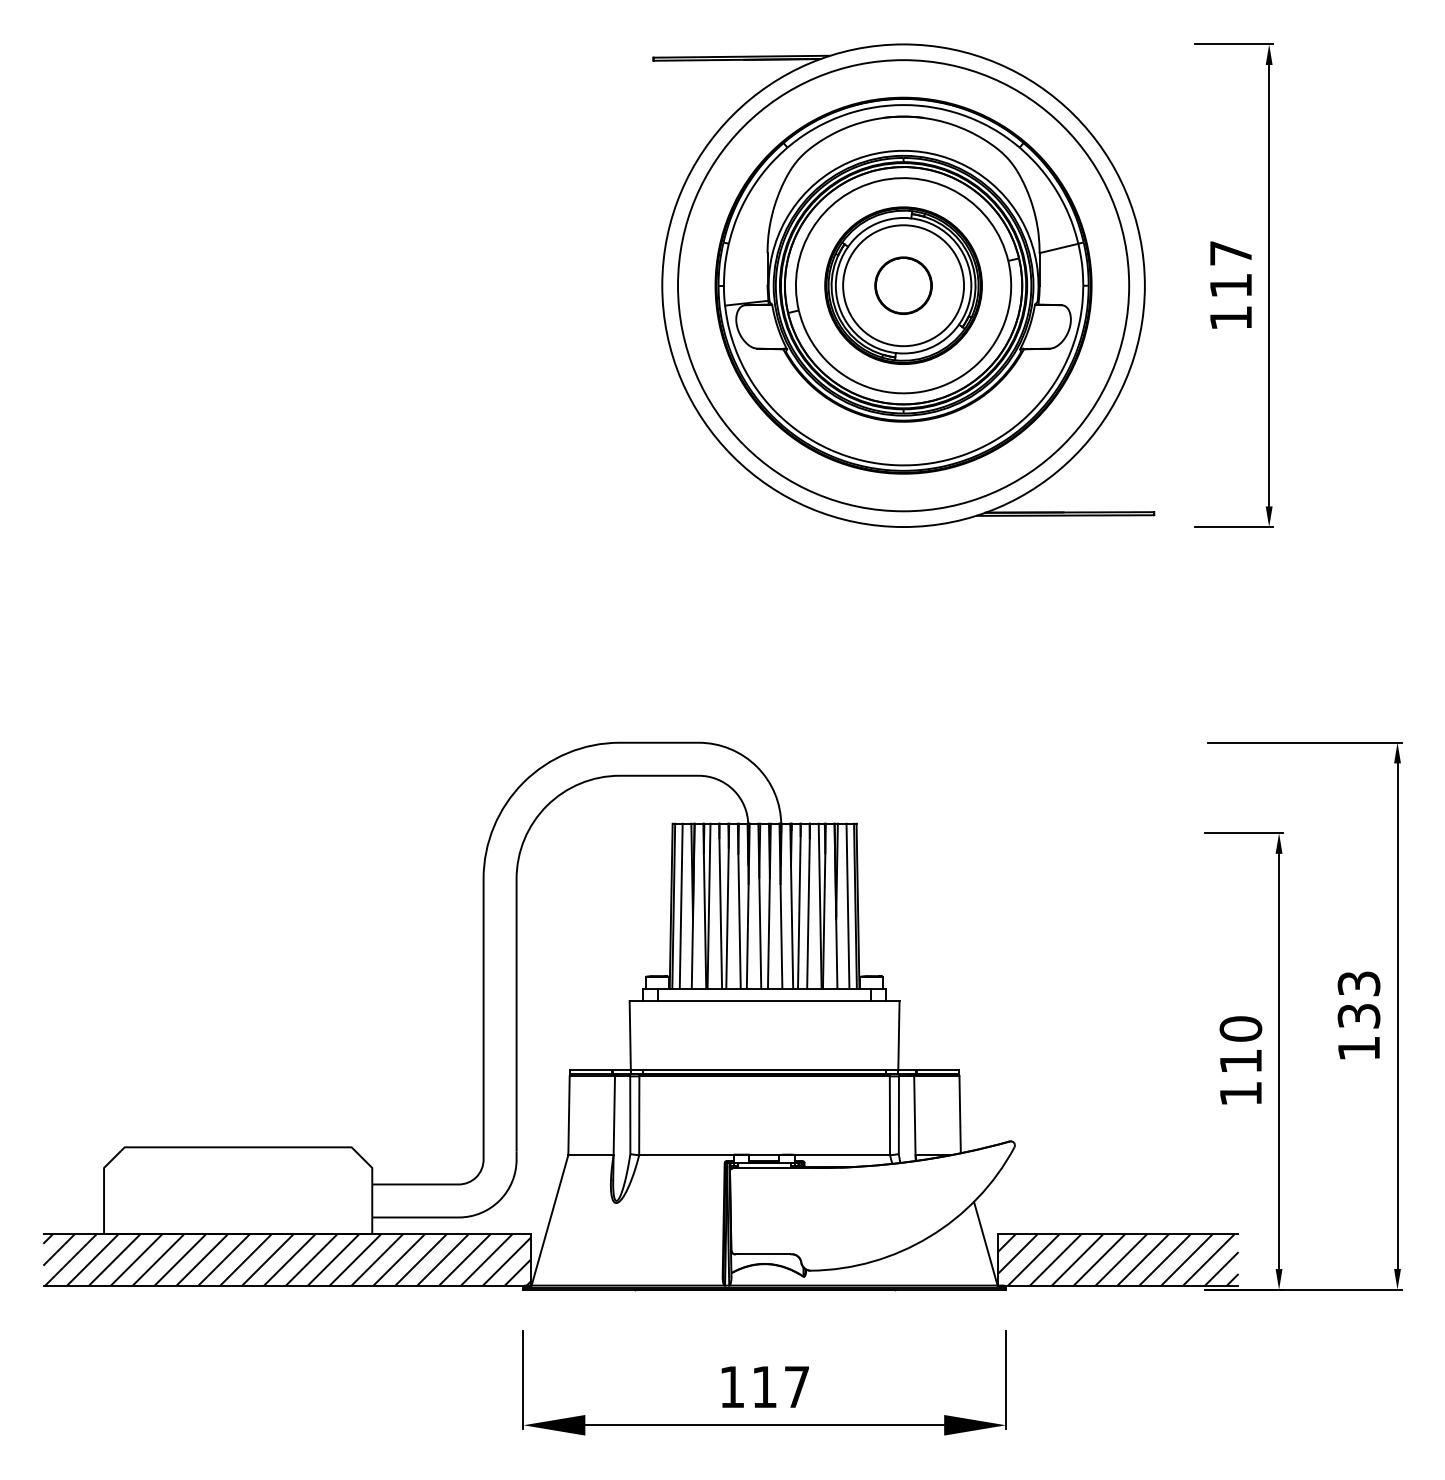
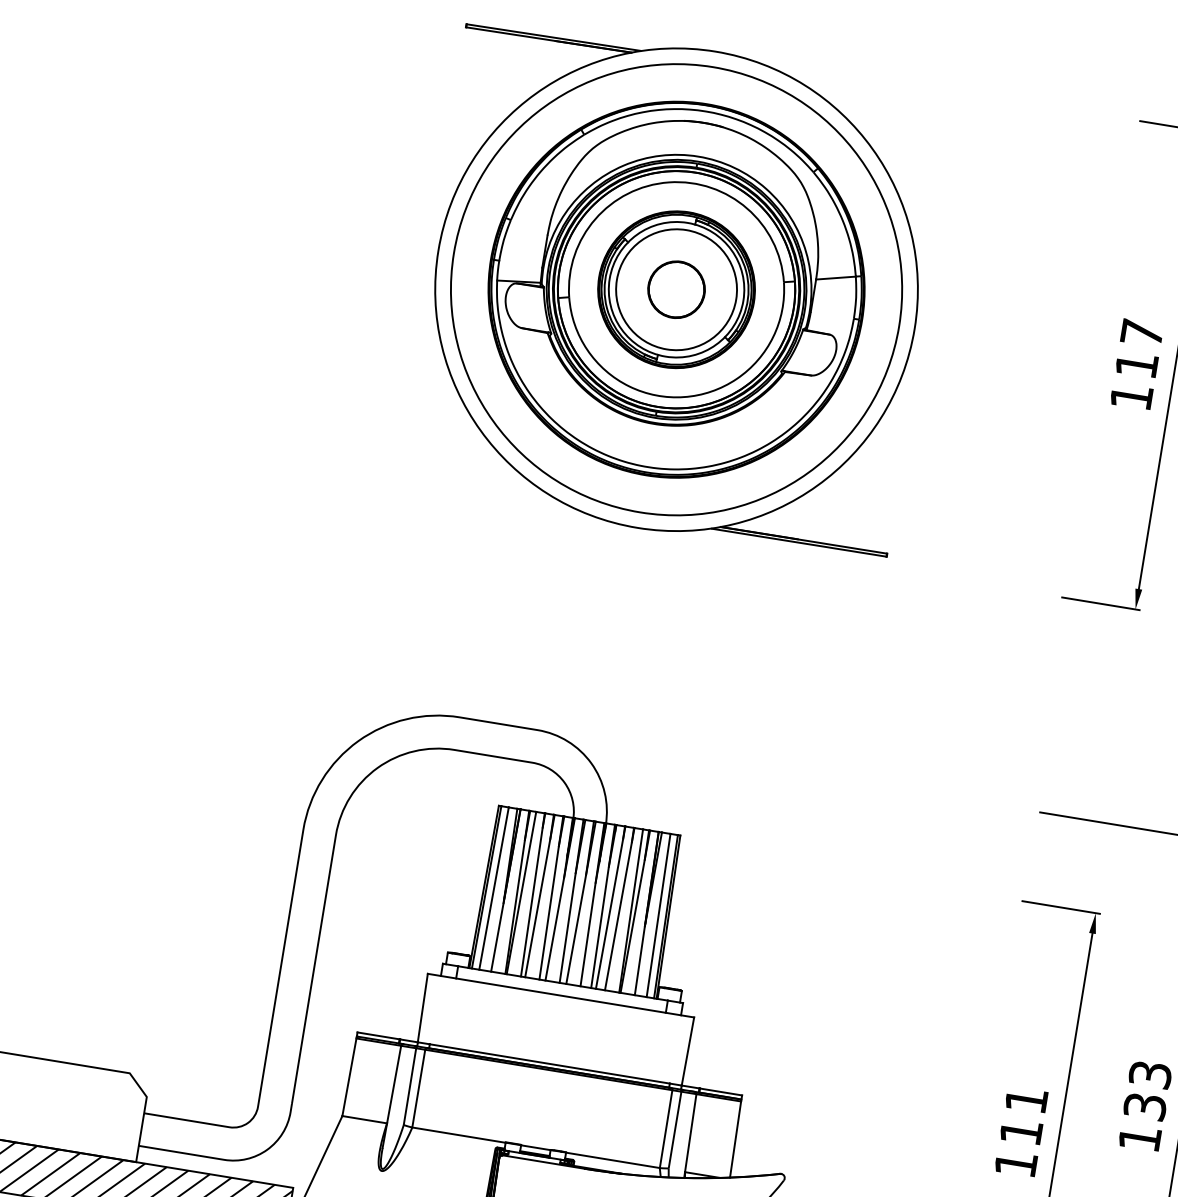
part: (903, 285) -> (676, 289), moved
text: (1240, 1028) -> (1026, 1099), 110 -> 111

